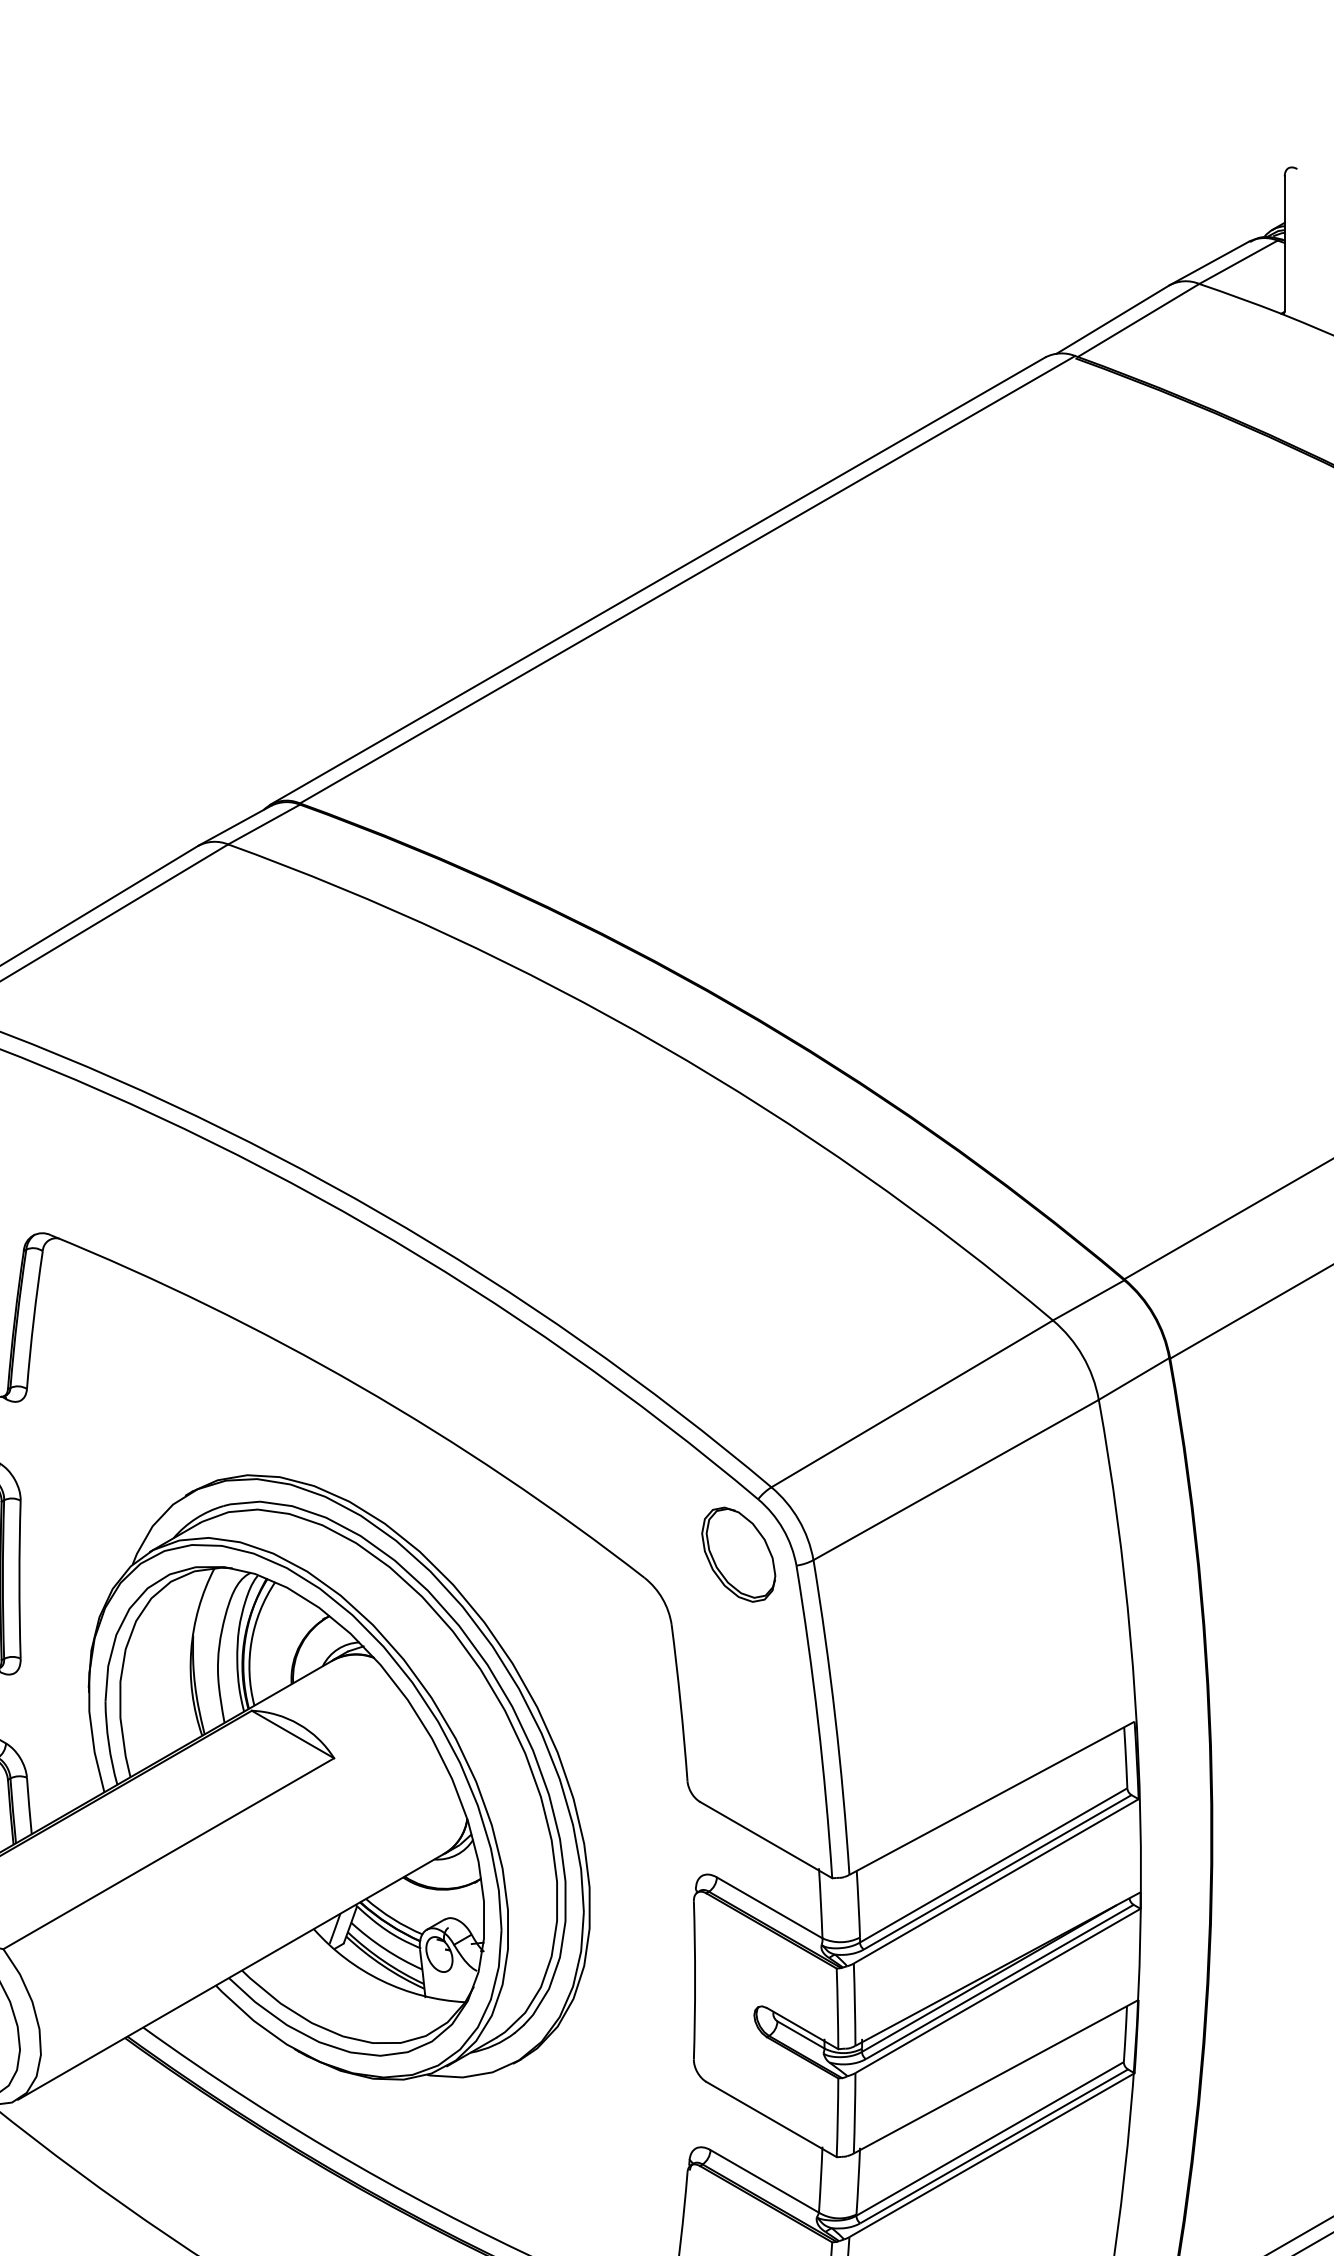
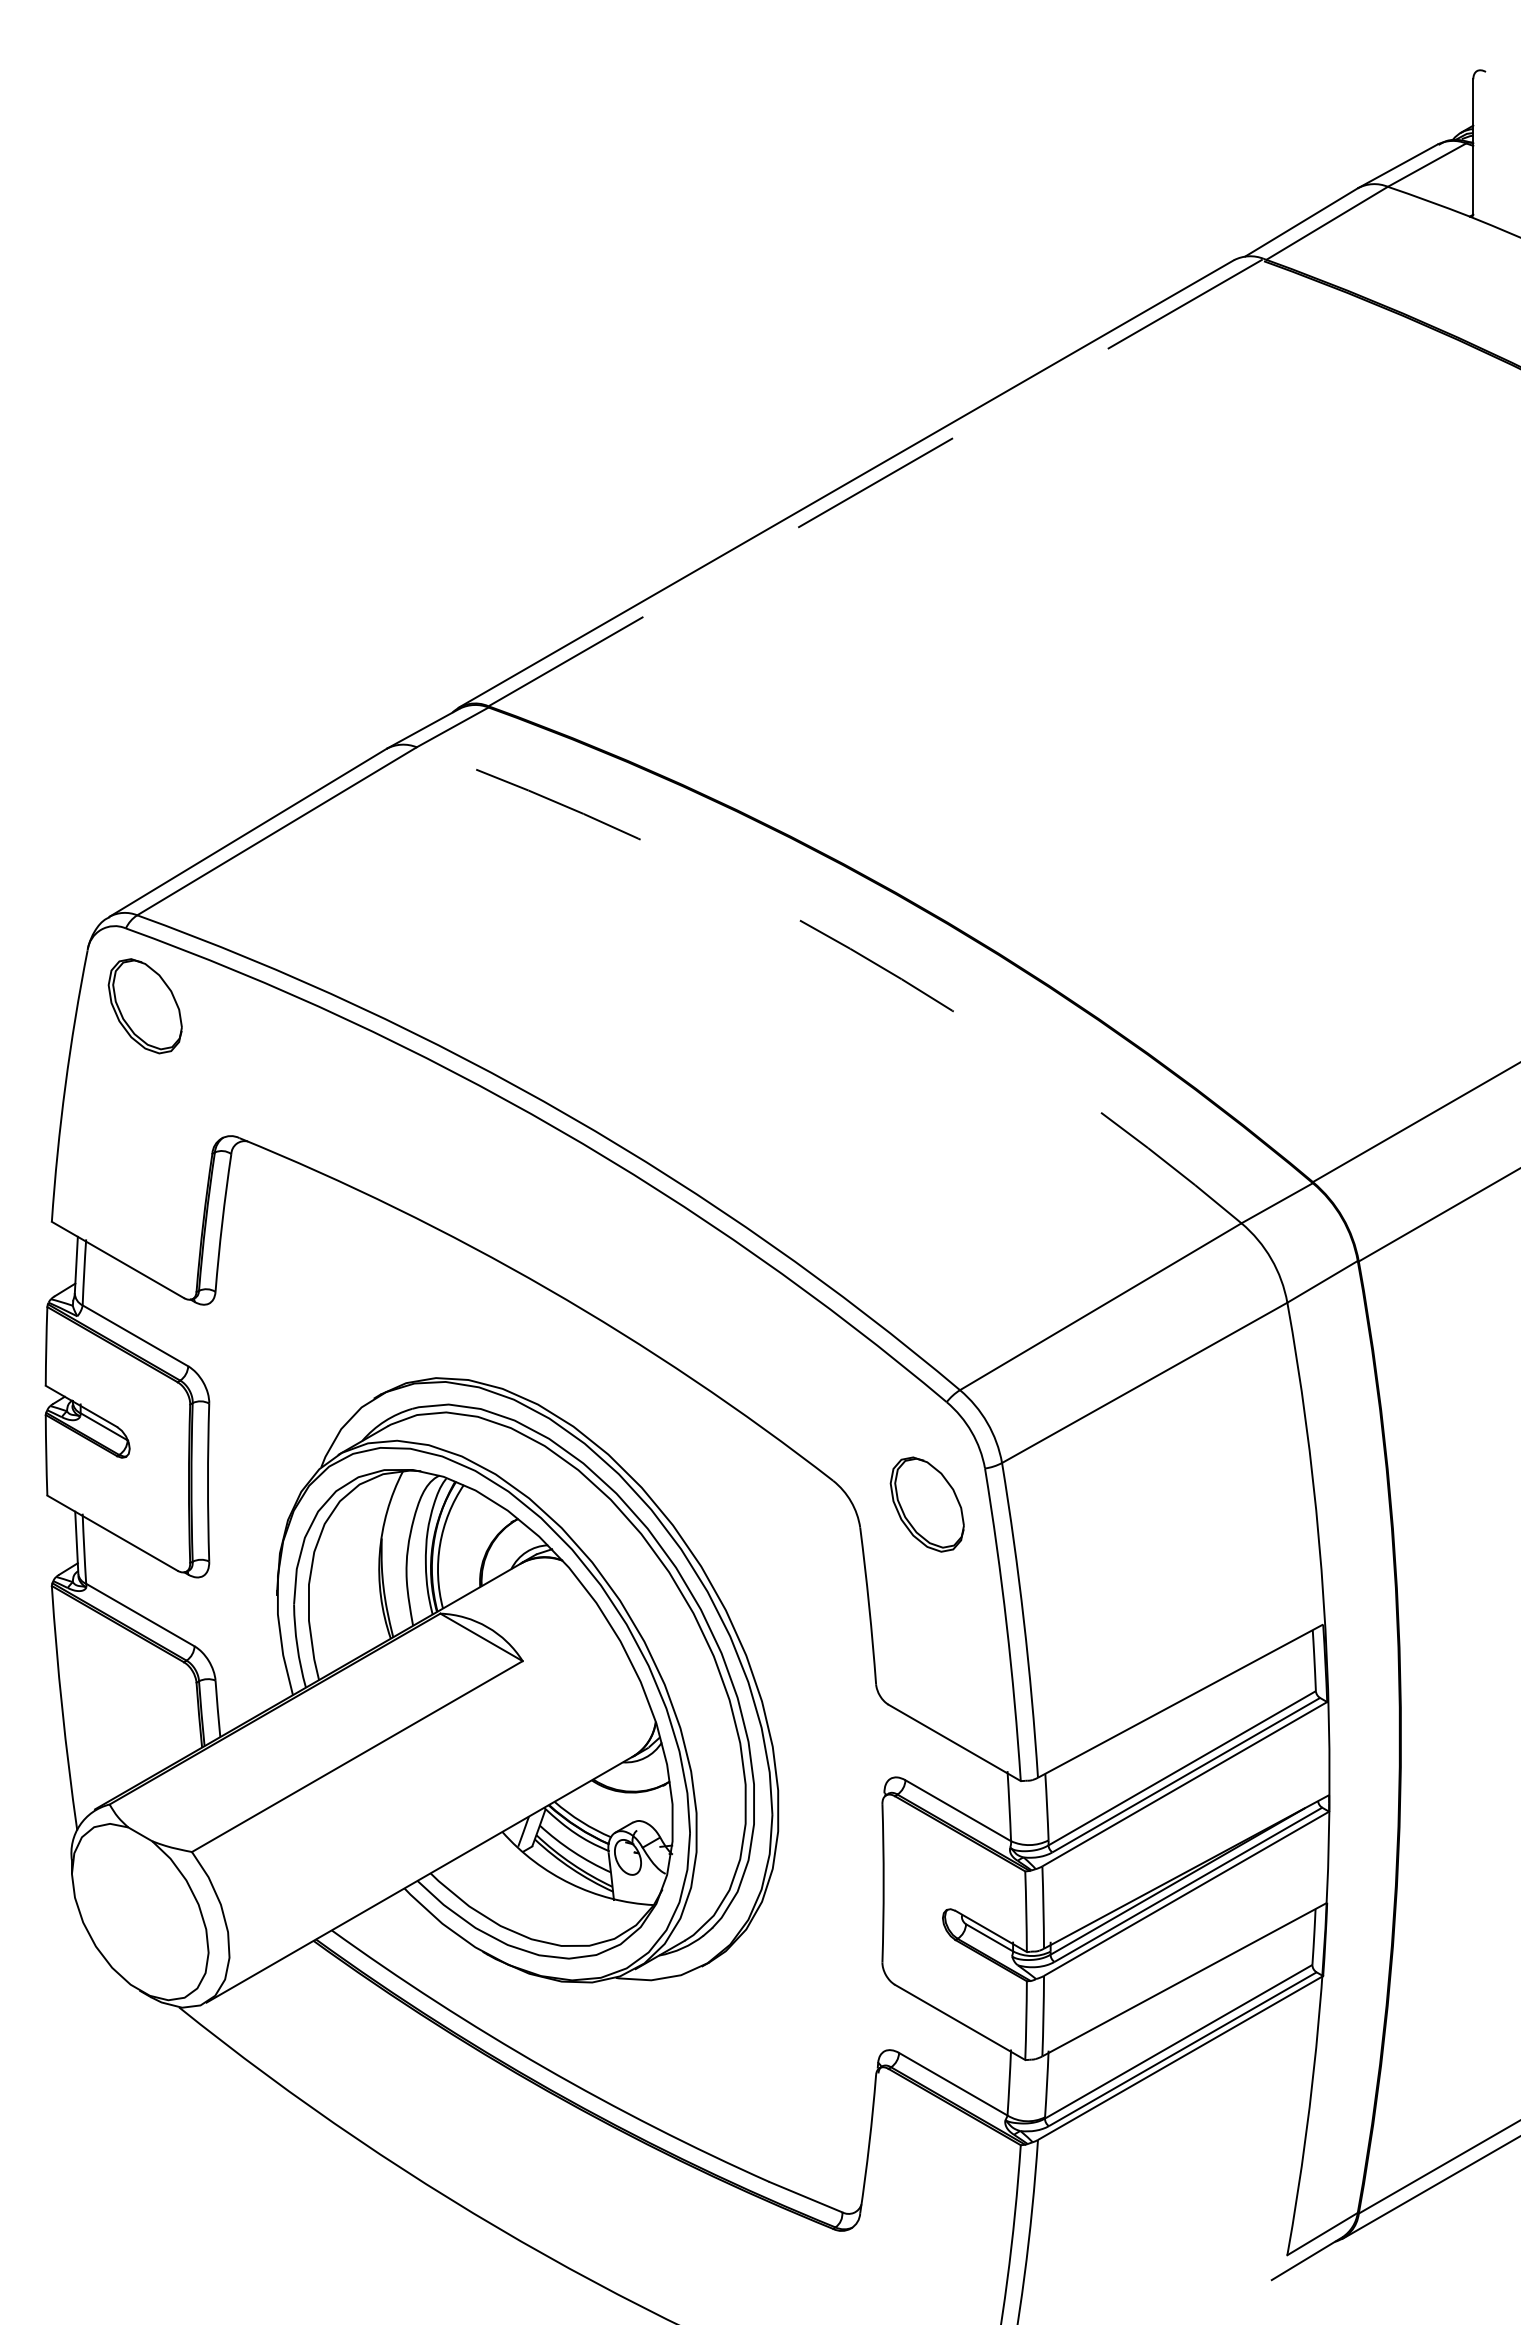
line: (687, 579) -> (876, 482), solid -> dashed
arc: (661, 1045) -> (850, 948), solid -> dashed
part: (737, 1554) -> (926, 1504), moved

